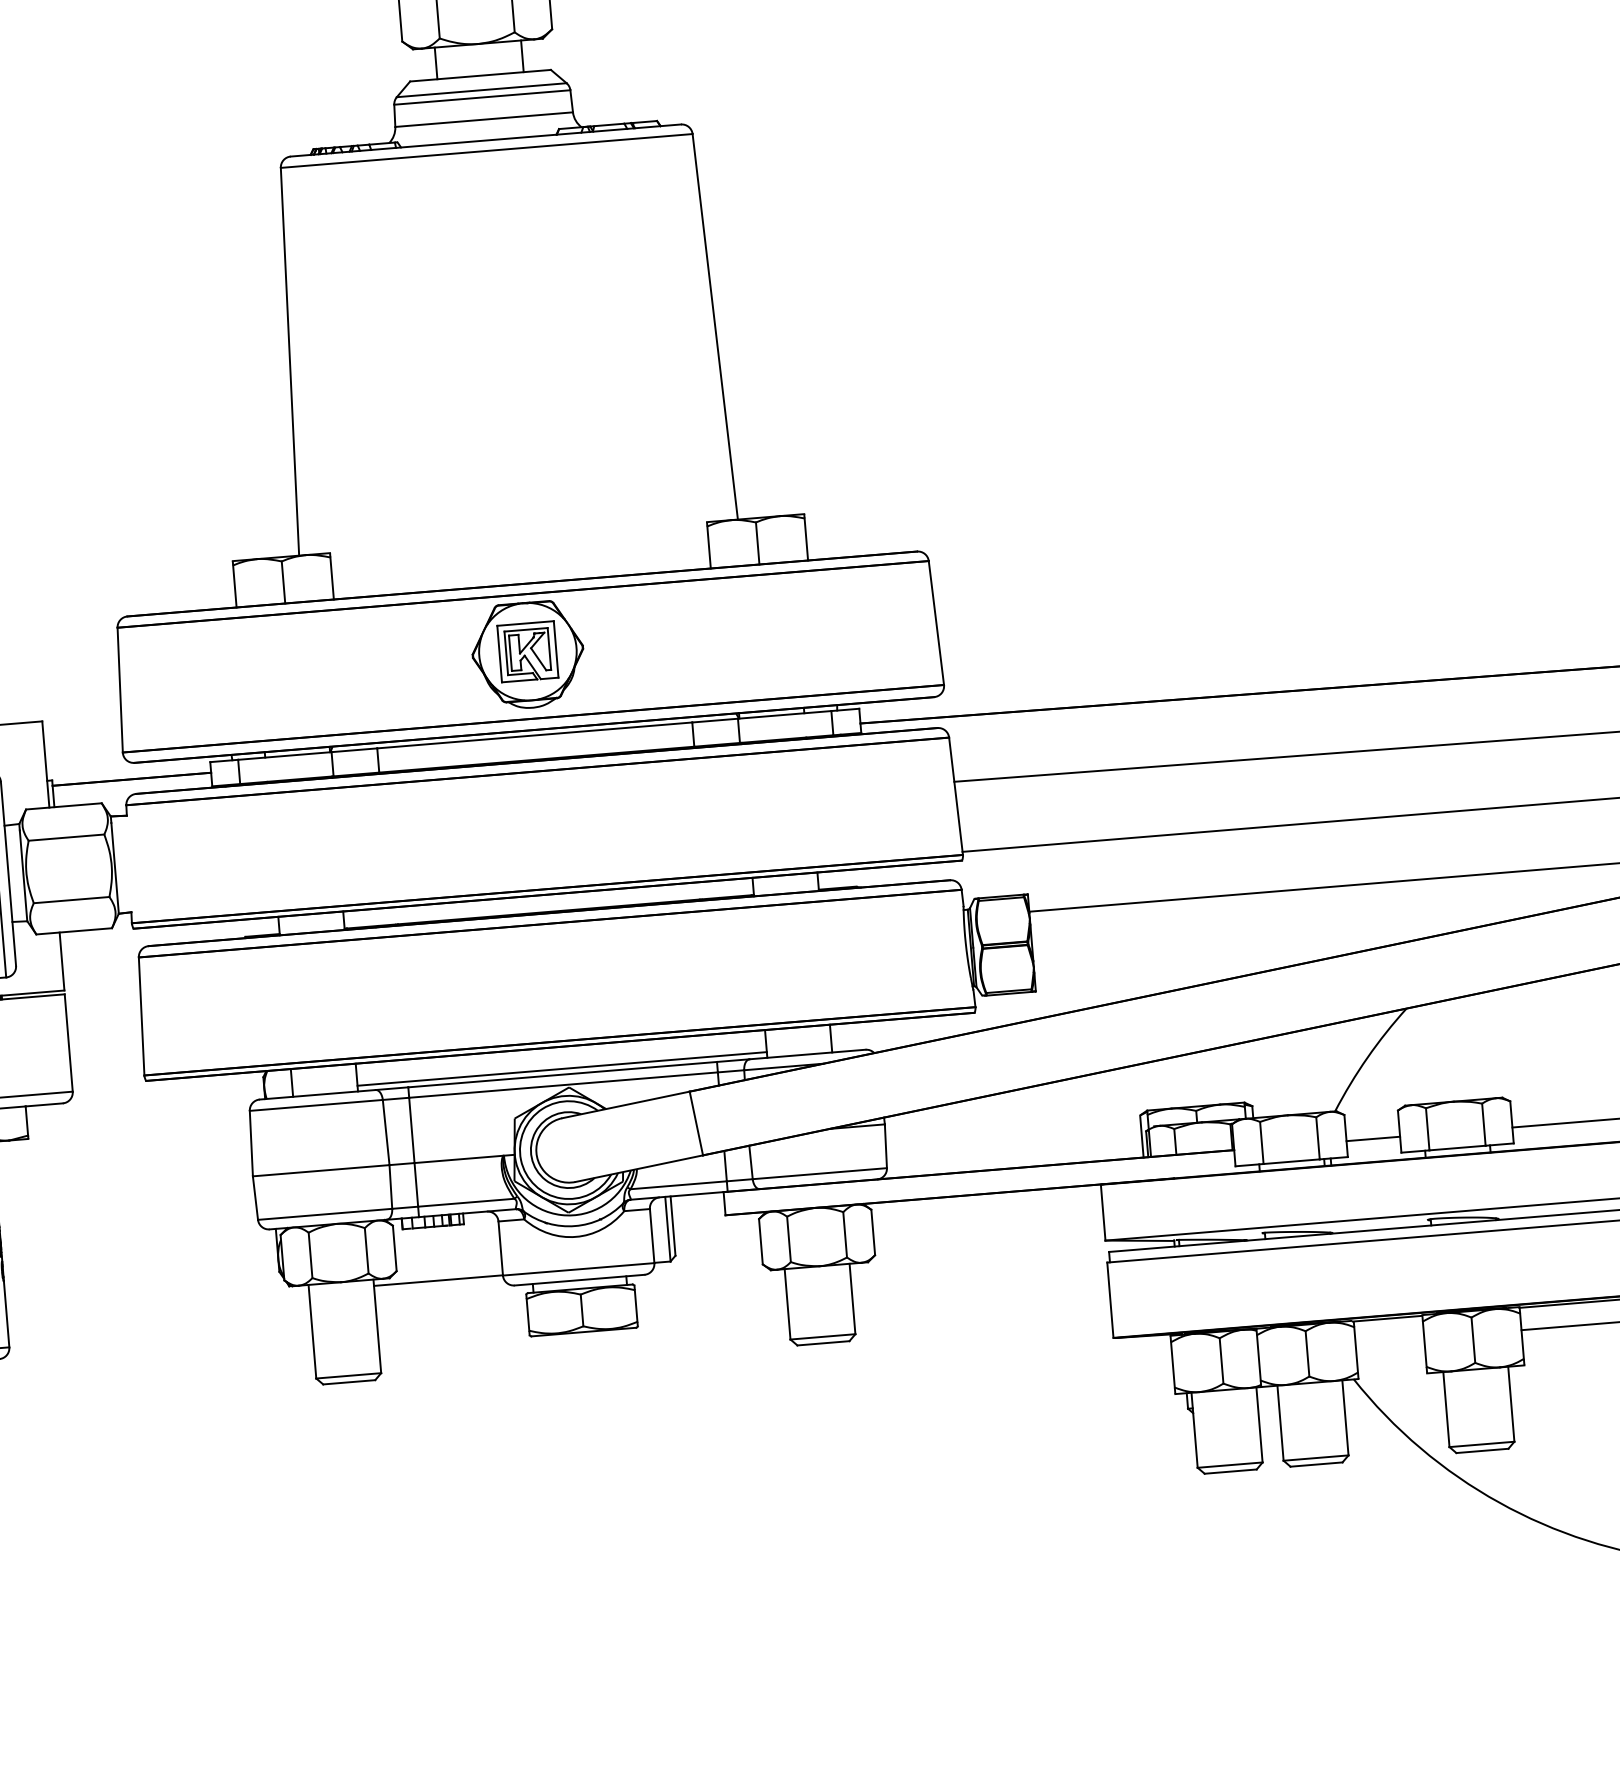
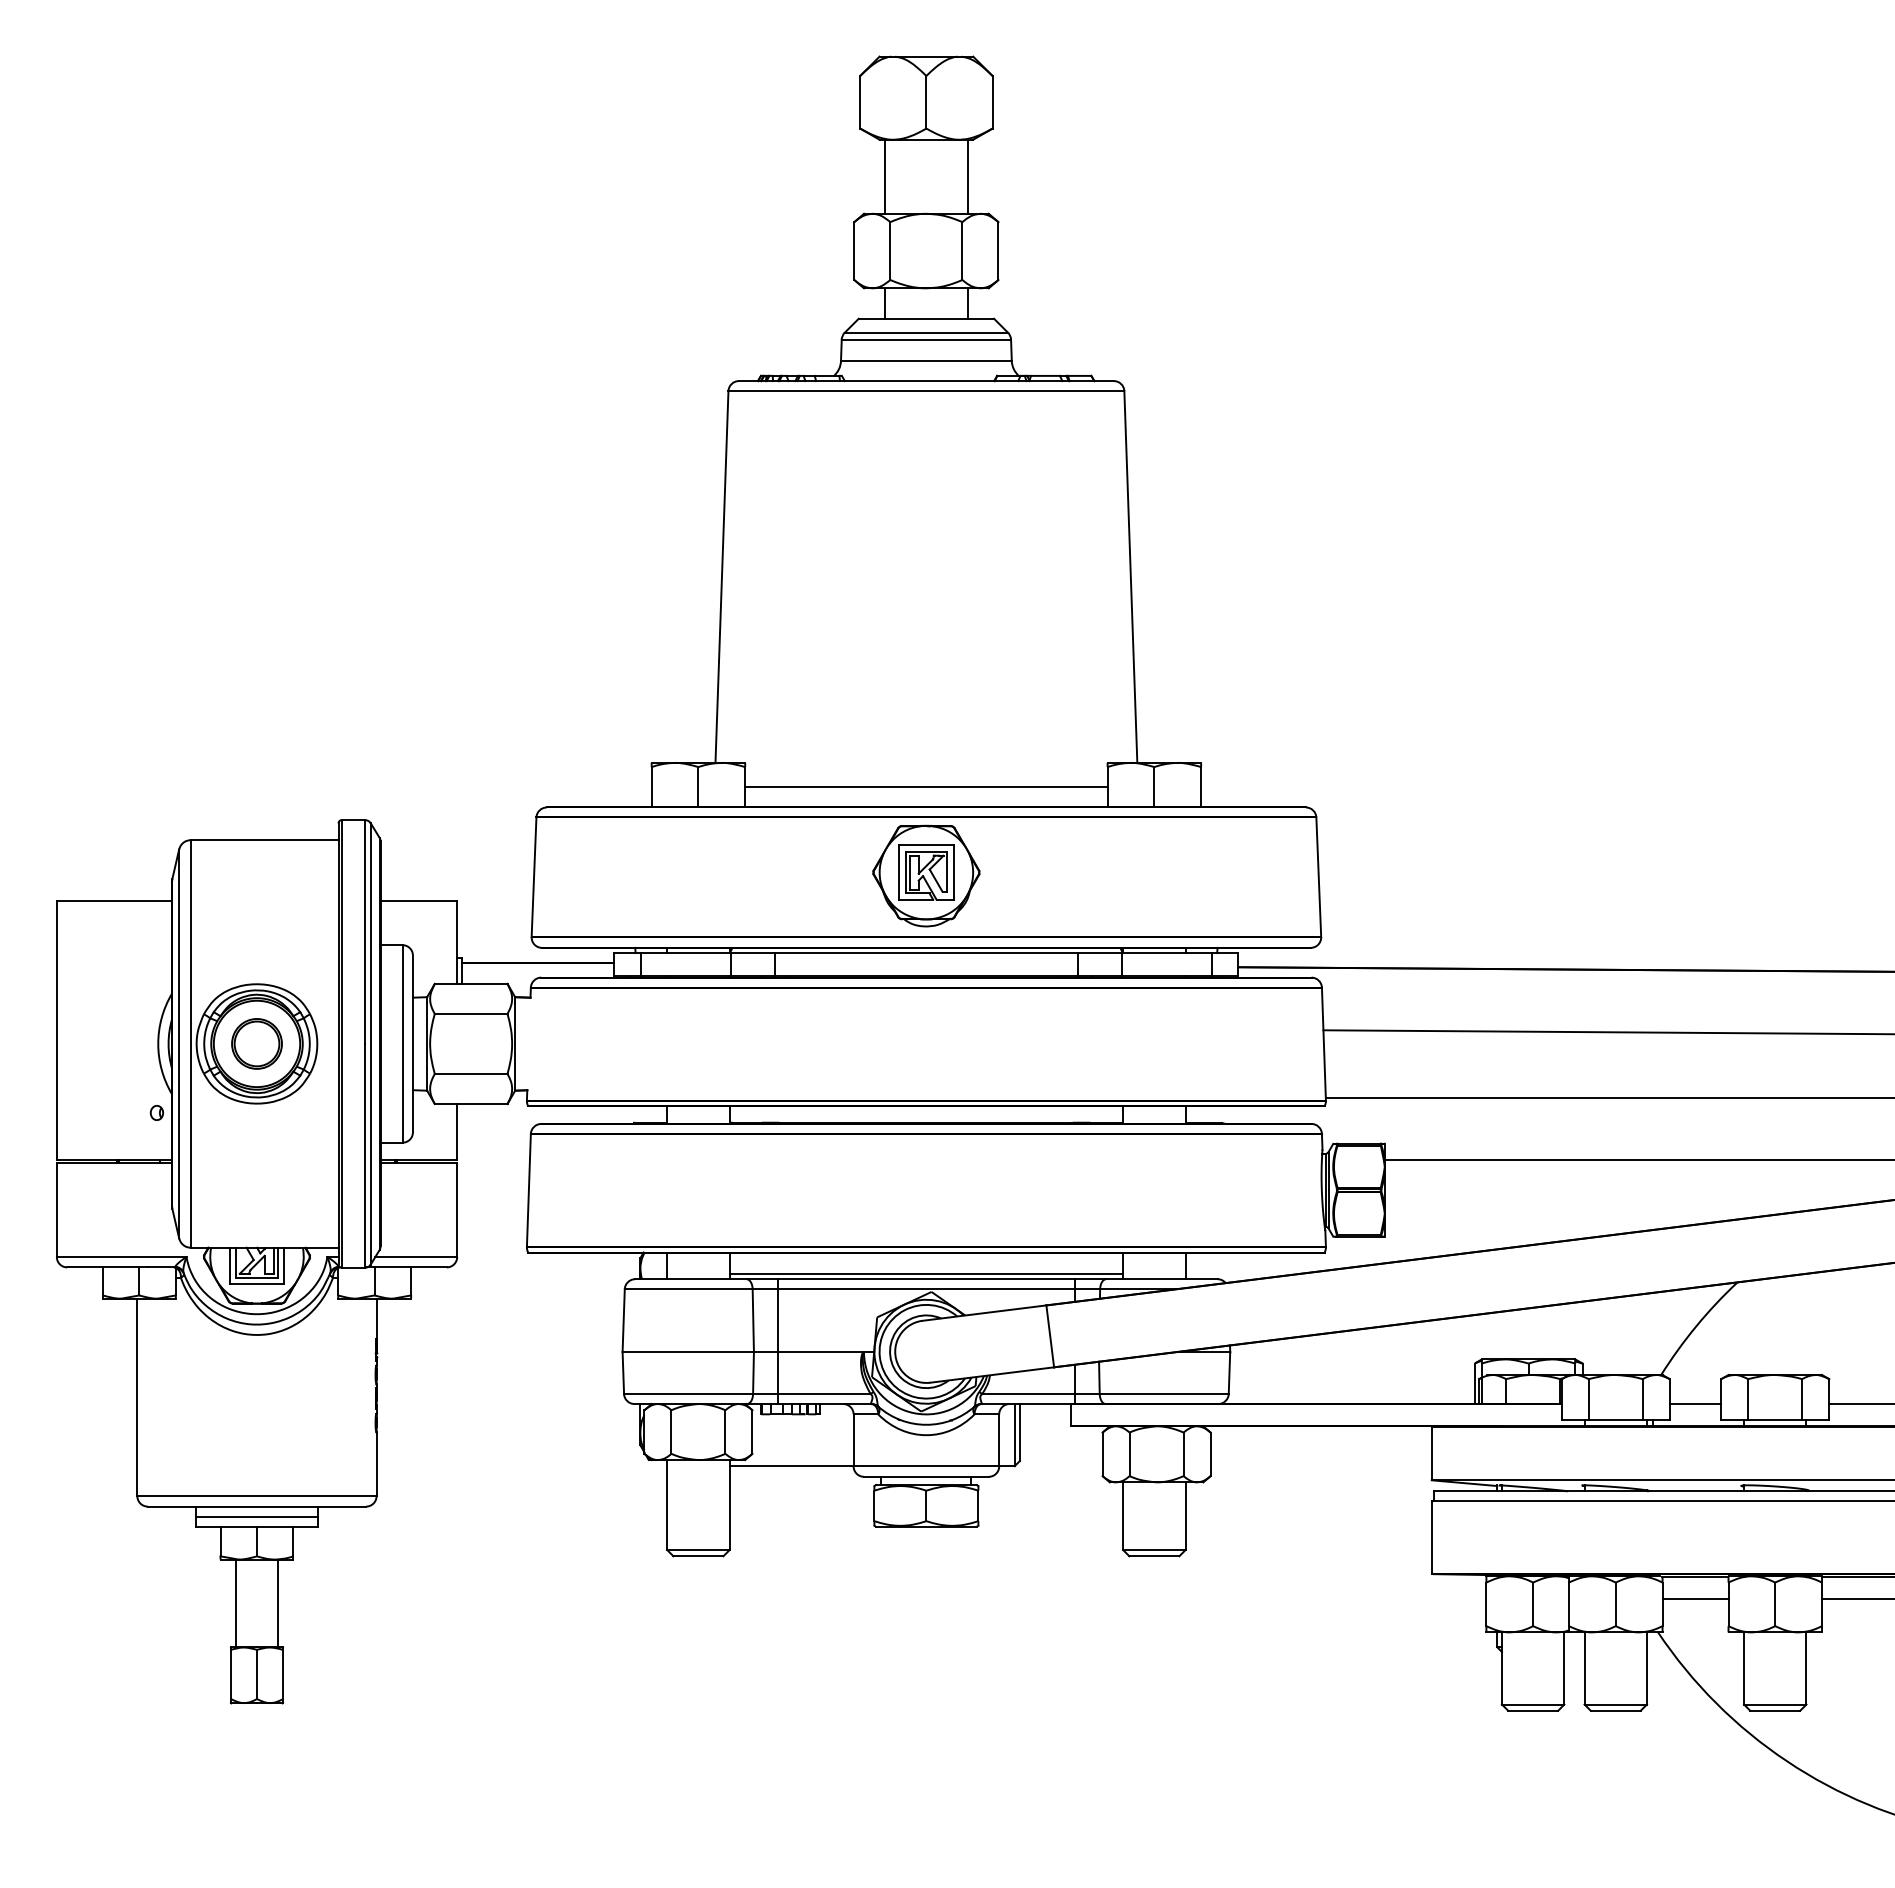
line: (520, 563) -> (926, 787), added
line: (1389, 1340) -> (1695, 1598), added

